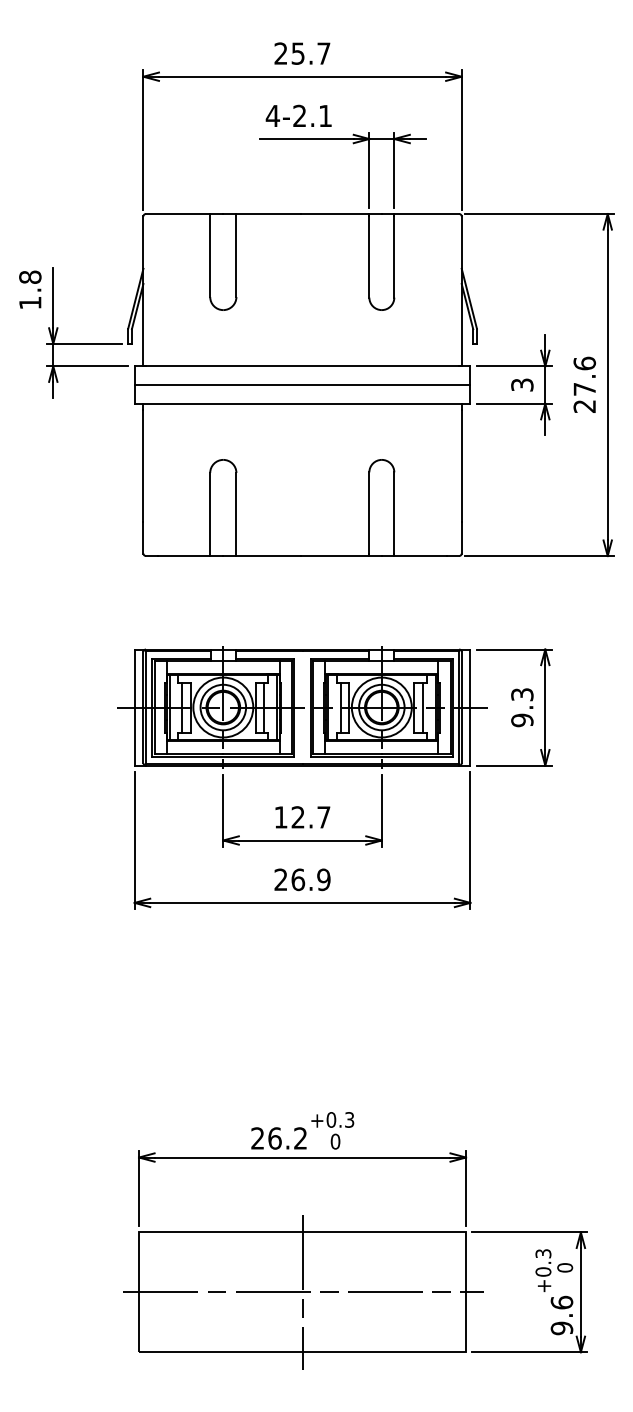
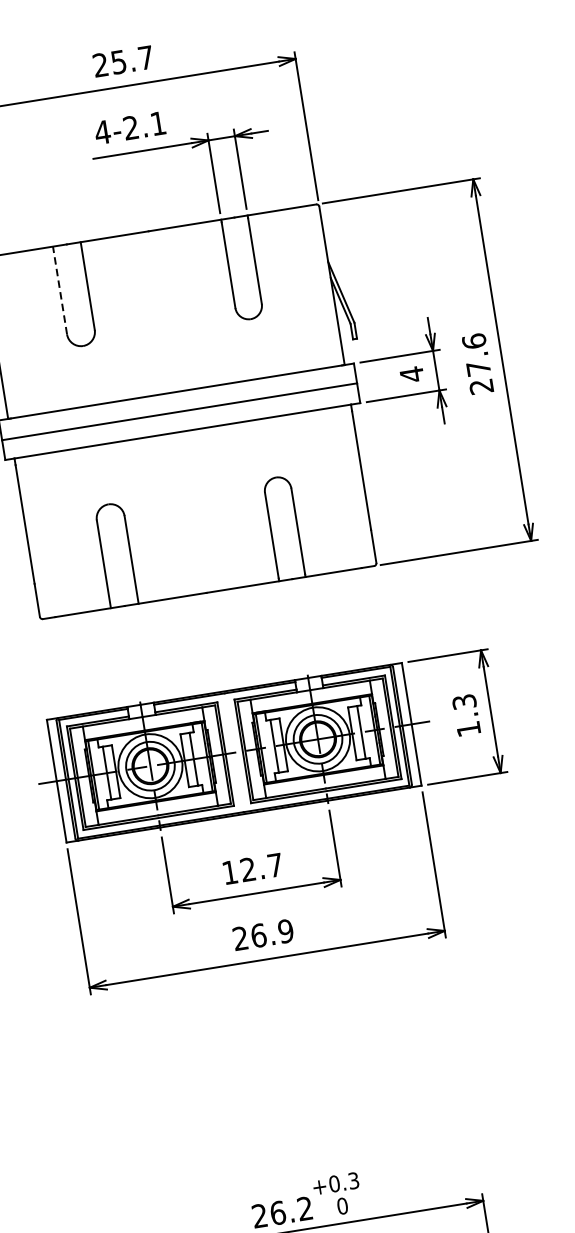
line: (210, 255) -> (60, 290), solid -> dashed
text: (522, 385) -> (412, 375), 3 -> 4
text: (522, 720) -> (468, 729), 9.3 -> 1.3

